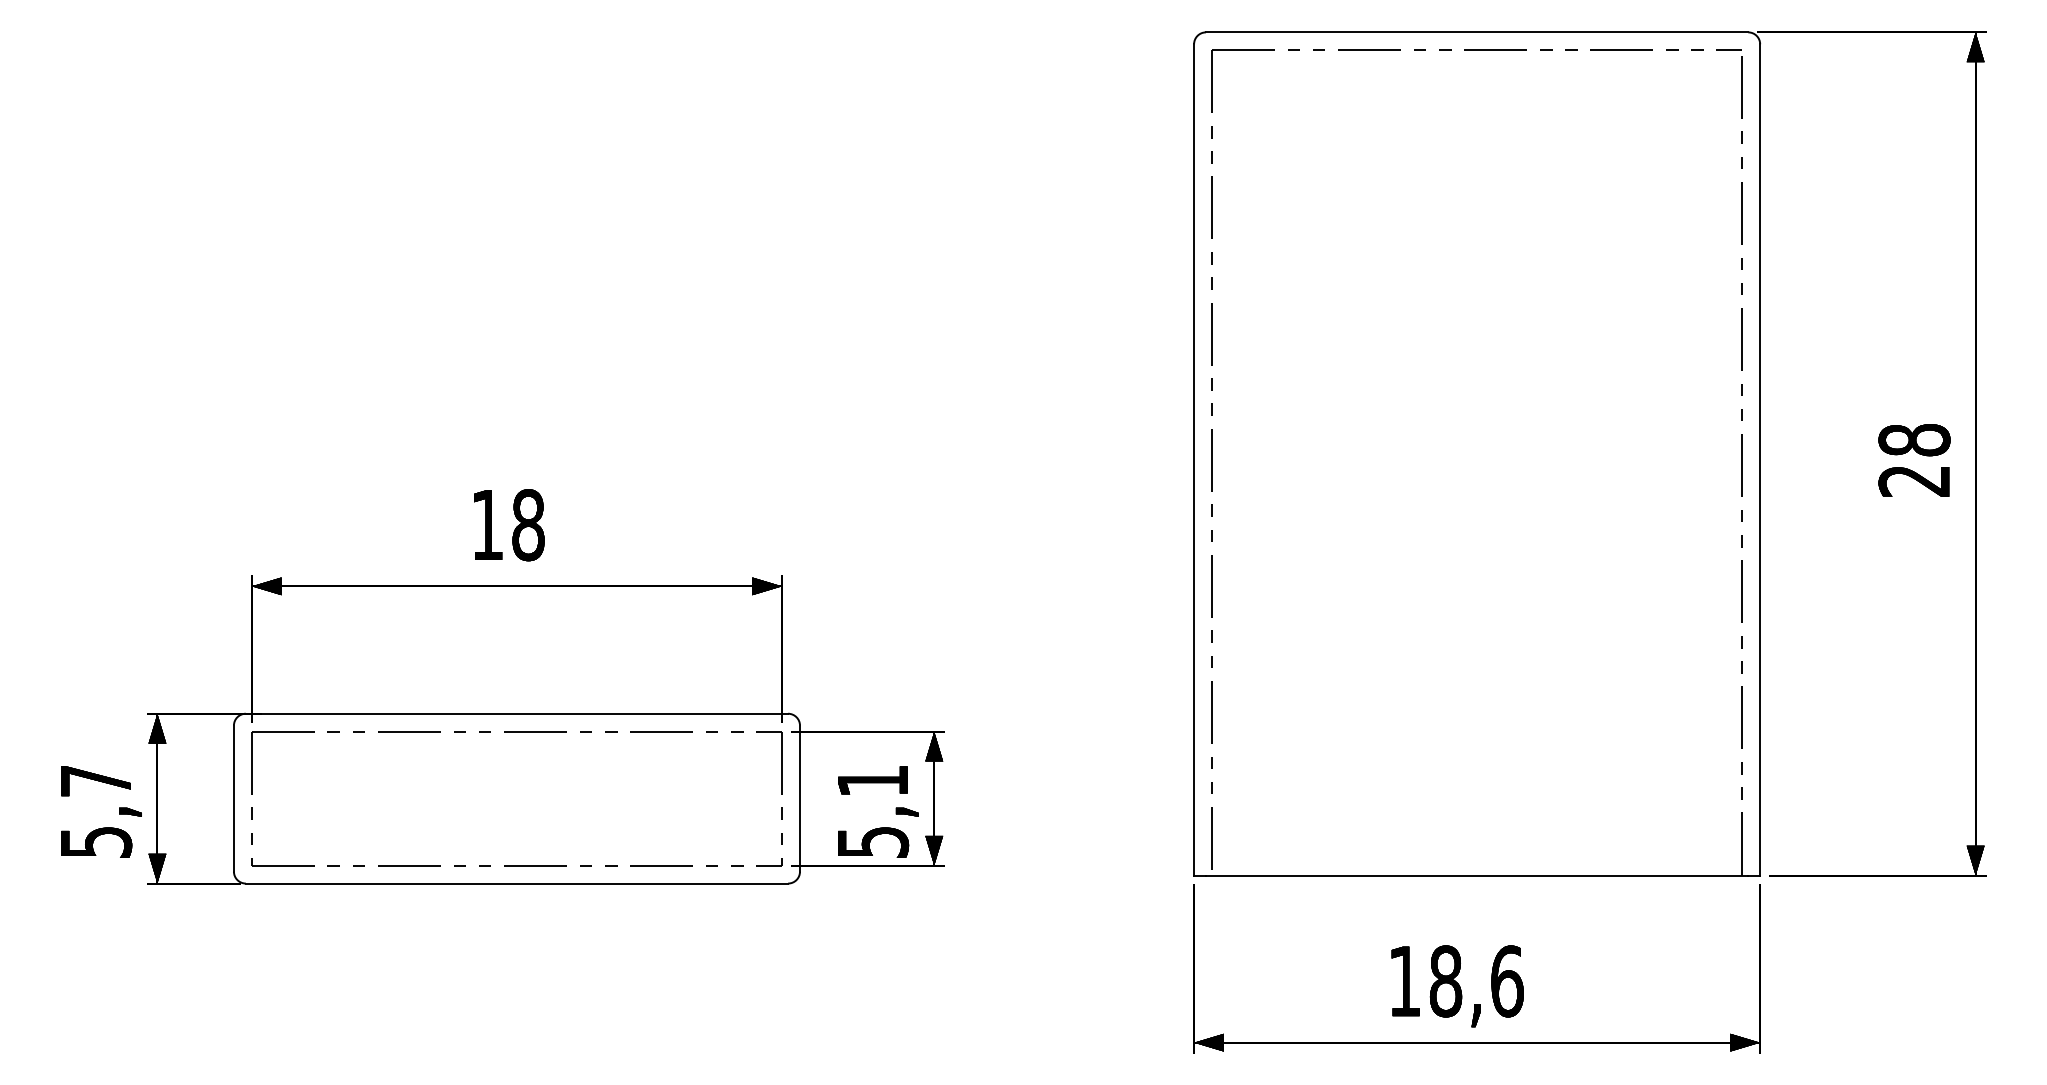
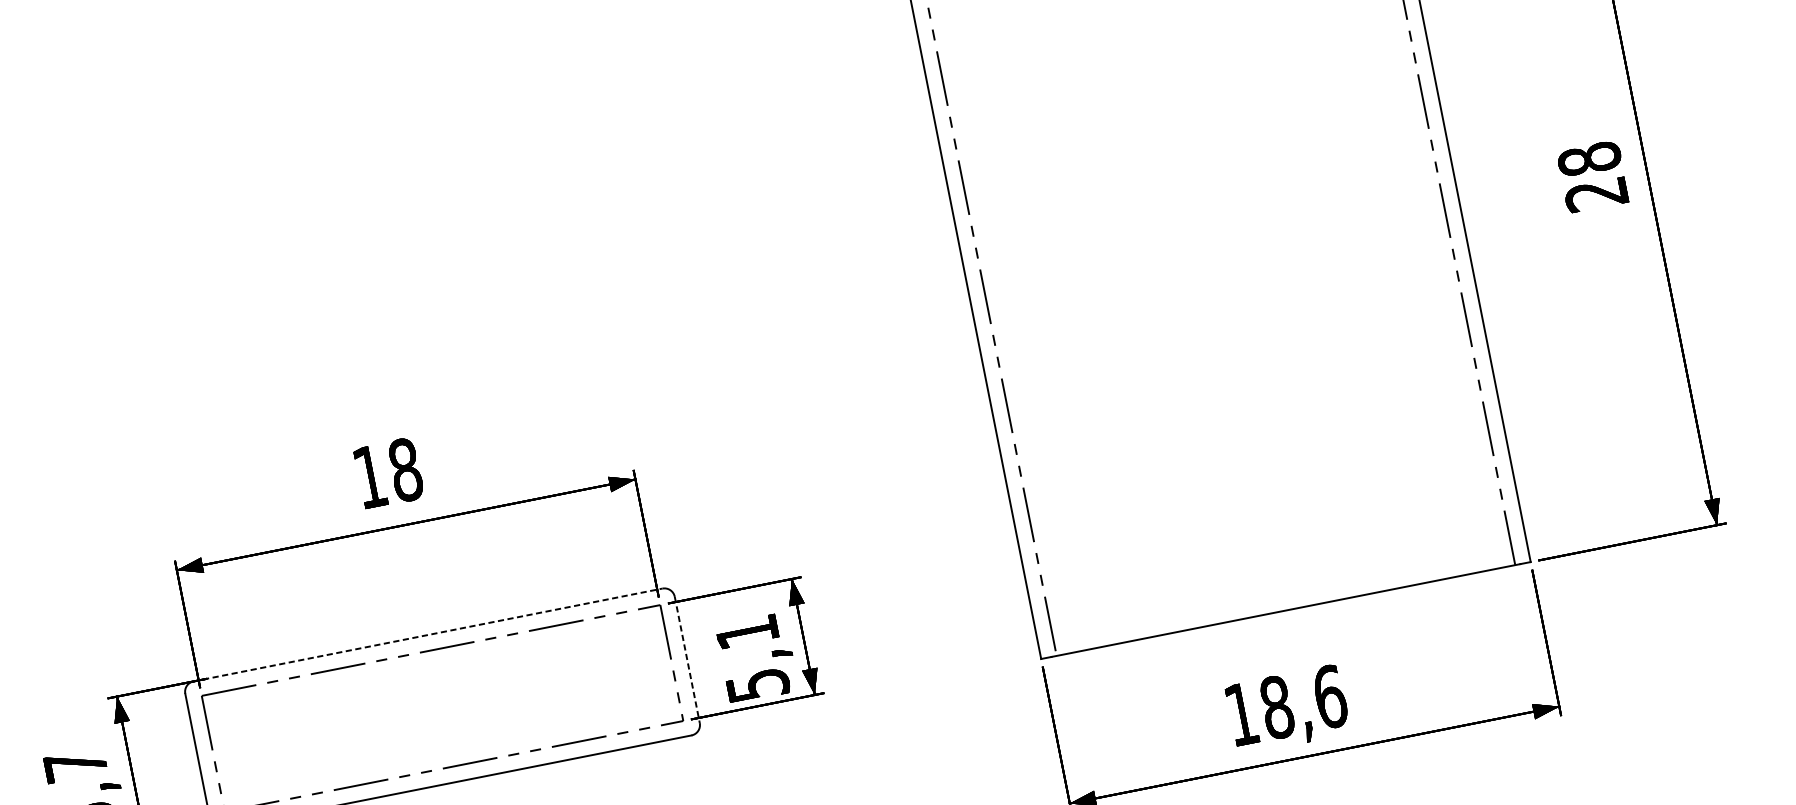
line: (517, 713) -> (428, 634), solid -> dashed
line: (800, 798) -> (687, 659), solid -> dashed

